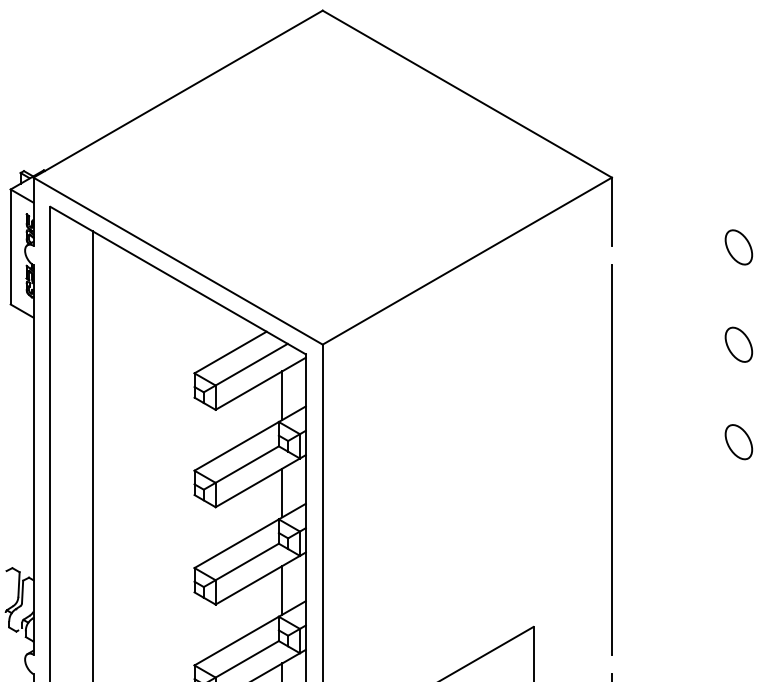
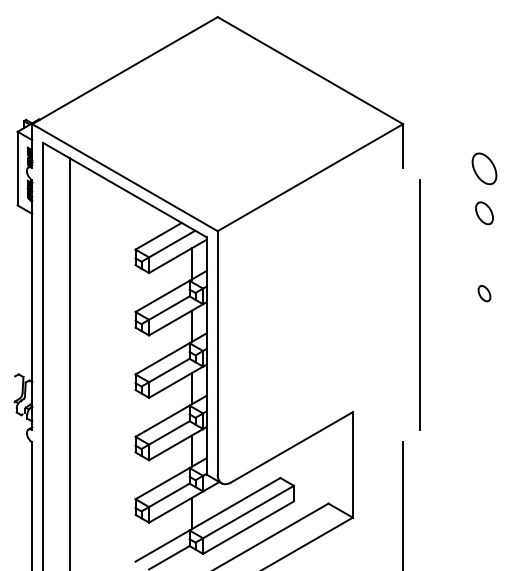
part: (738, 246) -> (484, 168), size x1.4
part: (738, 345) -> (484, 213), moved
part: (738, 441) -> (484, 293), size x0.7
line: (610, 458) -> (419, 304), moved

